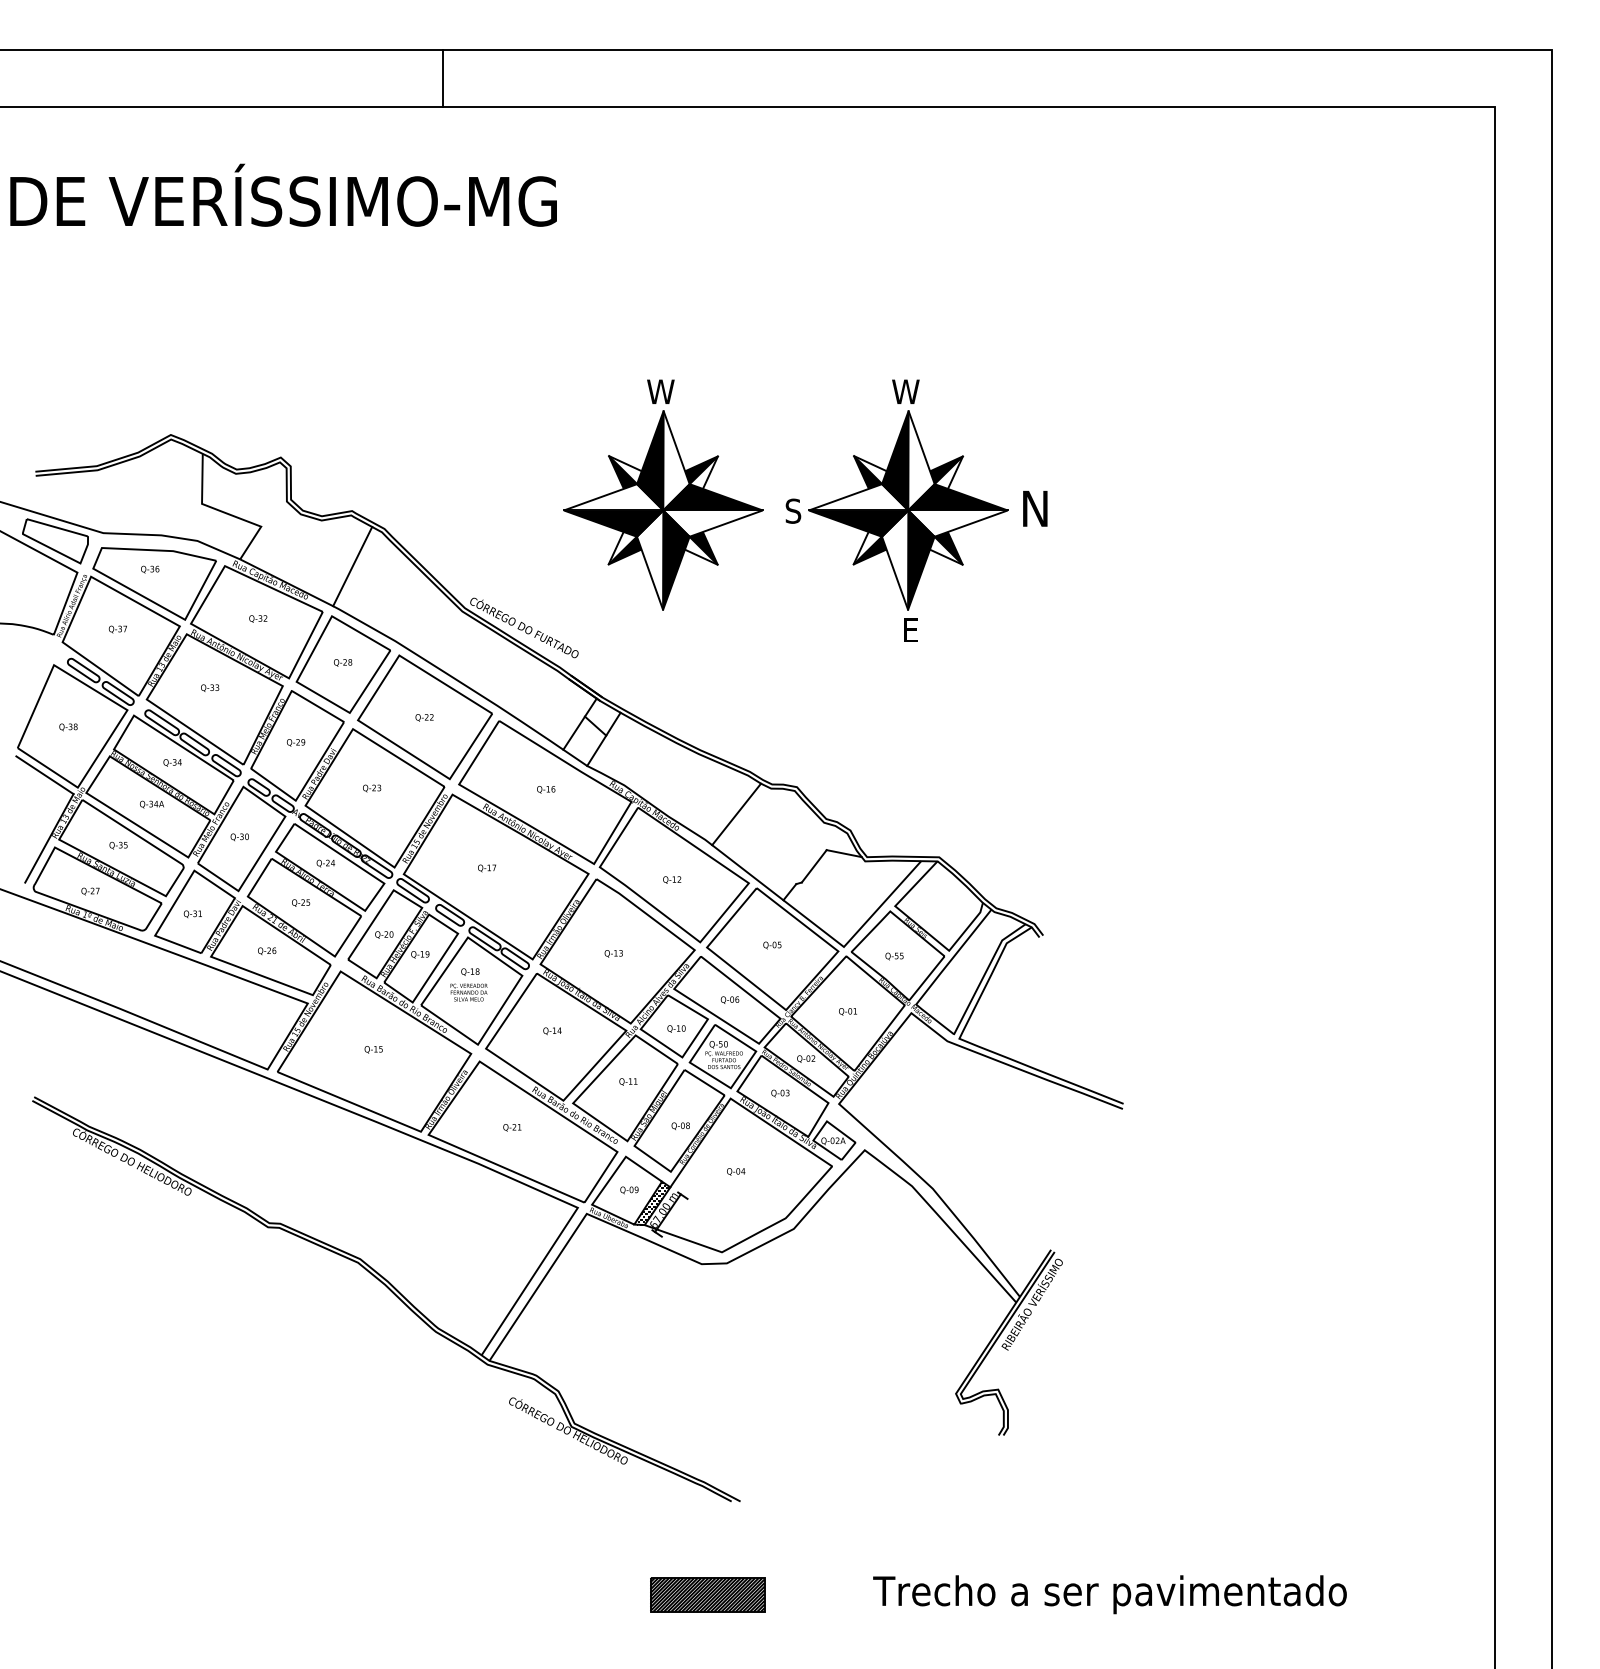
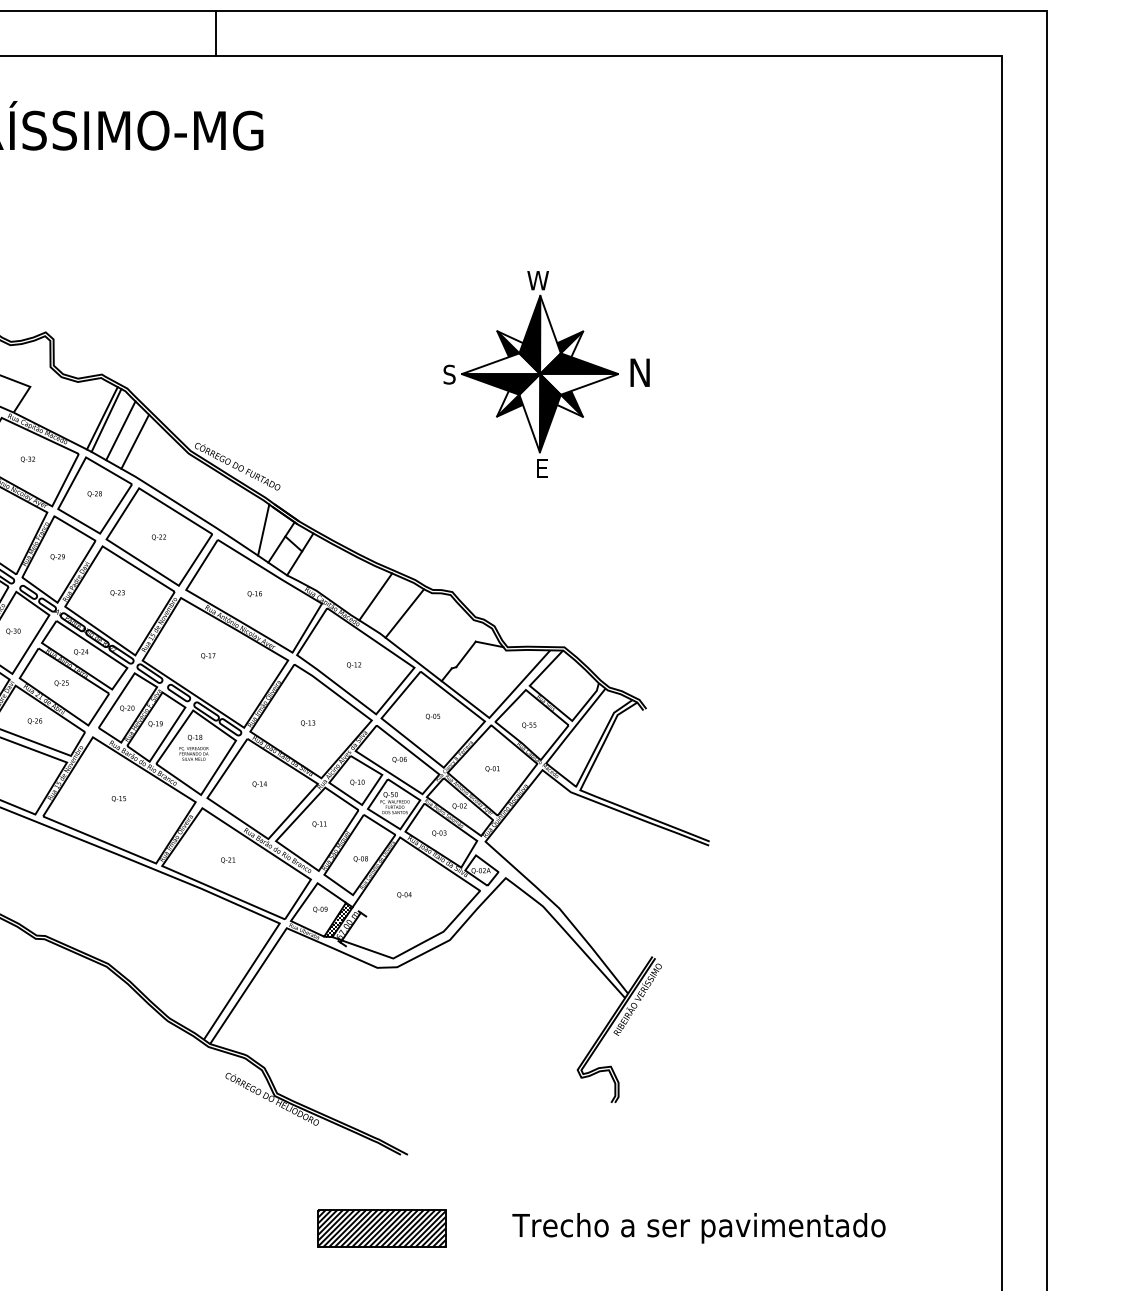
line: (442, 78) -> (215, 33), moved
part: (663, 494) -> (347, 361), removed
line: (357, 569) -> (106, 420), added
line: (375, 582) -> (120, 430), added
line: (393, 596) -> (134, 441), added
line: (557, 708) -> (263, 530), added
line: (699, 793) -> (375, 597), added
part: (707, 1594) -> (381, 1228), size x1.43

